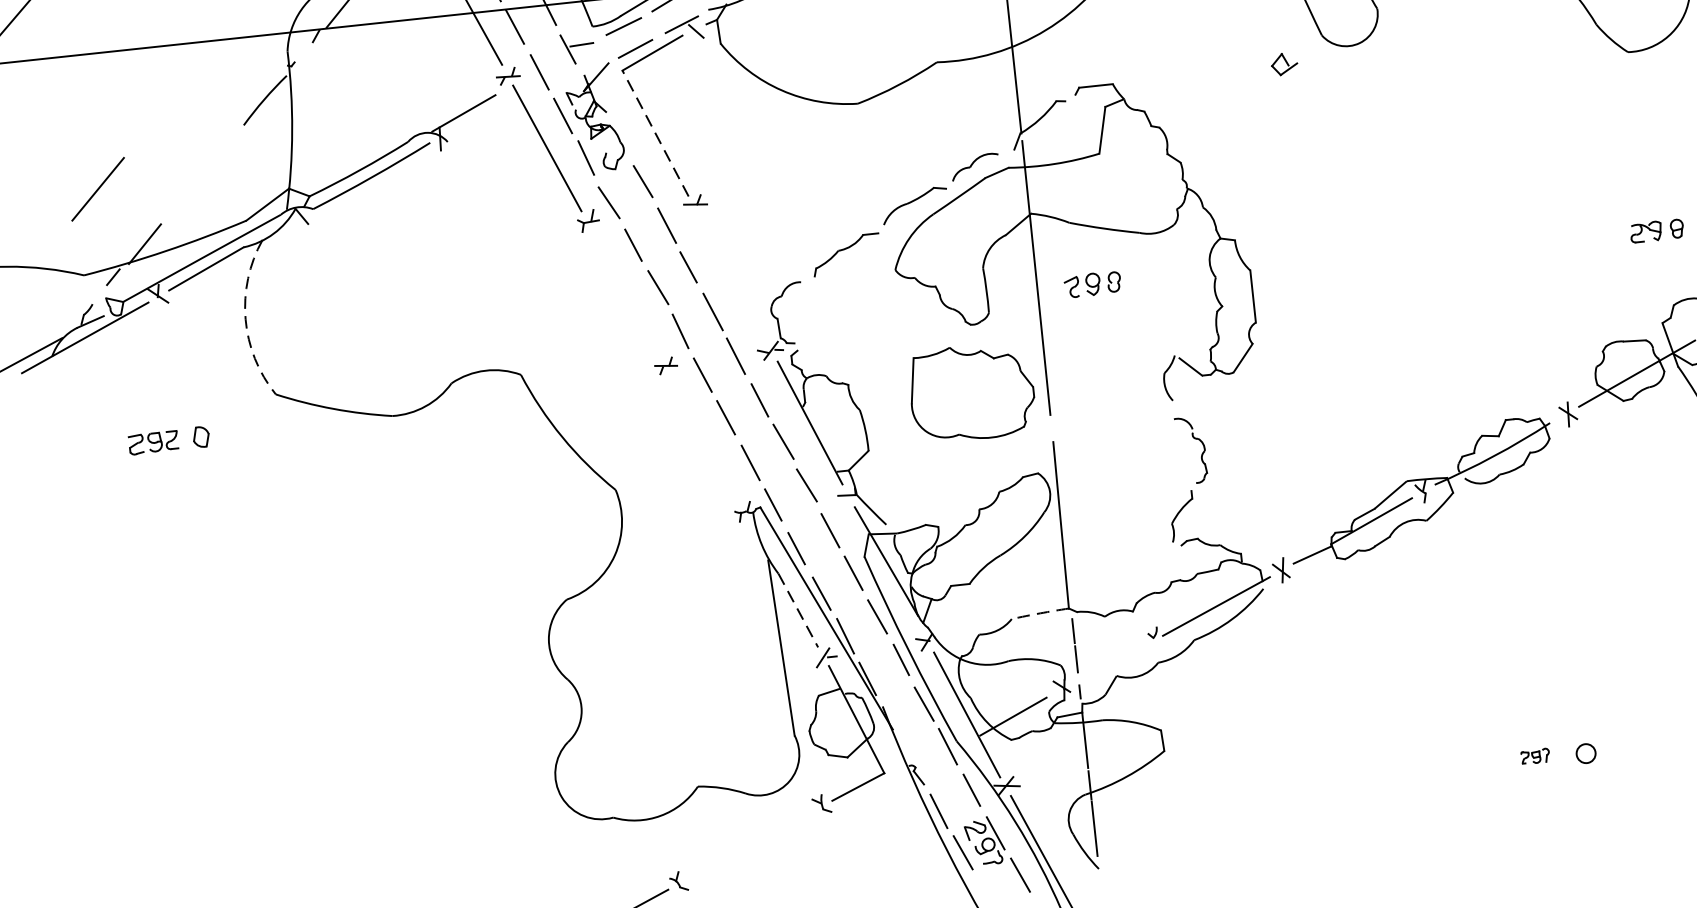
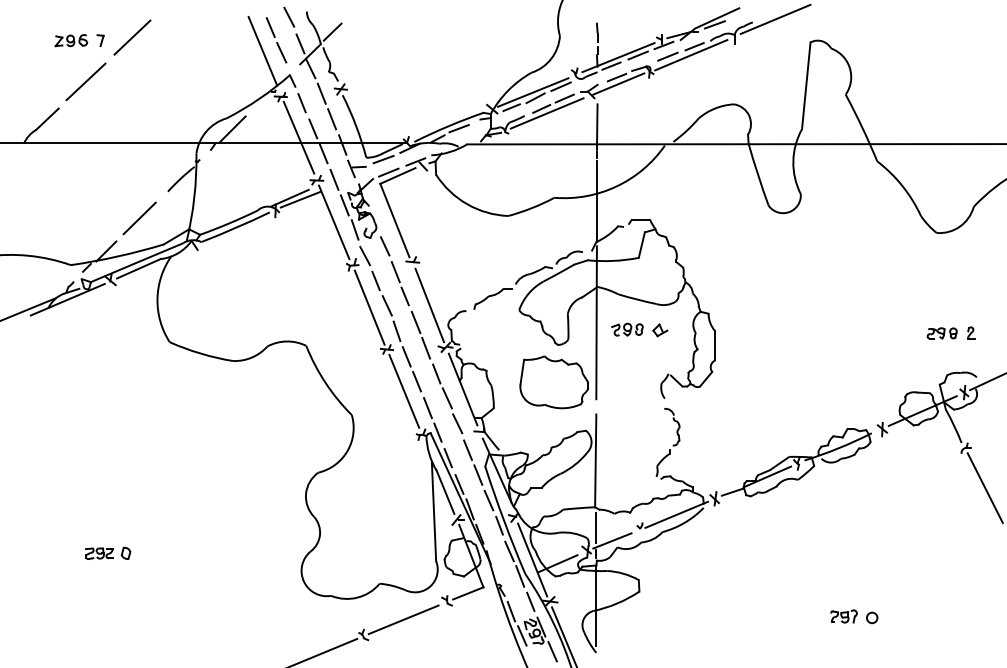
part: (1284, 64) -> (660, 330), moved
line: (482, 113) -> (300, 199), added
line: (654, 133) -> (394, 220), dashed -> solid
line: (97, 189) -> (139, 218), moved
line: (733, 279) -> (429, 305), added
line: (626, 294) -> (369, 307), added
arc: (245, 318) -> (157, 298), dashed -> solid
line: (705, 435) -> (404, 390), added
part: (169, 438) -> (108, 552), moved
line: (798, 610) -> (445, 492), dashed -> solid
arc: (1041, 613) -> (579, 508), dashed -> solid
line: (1106, 664) -> (612, 540), added
part: (1534, 756) -> (843, 616), size x1.67
line: (747, 846) -> (403, 619), added

